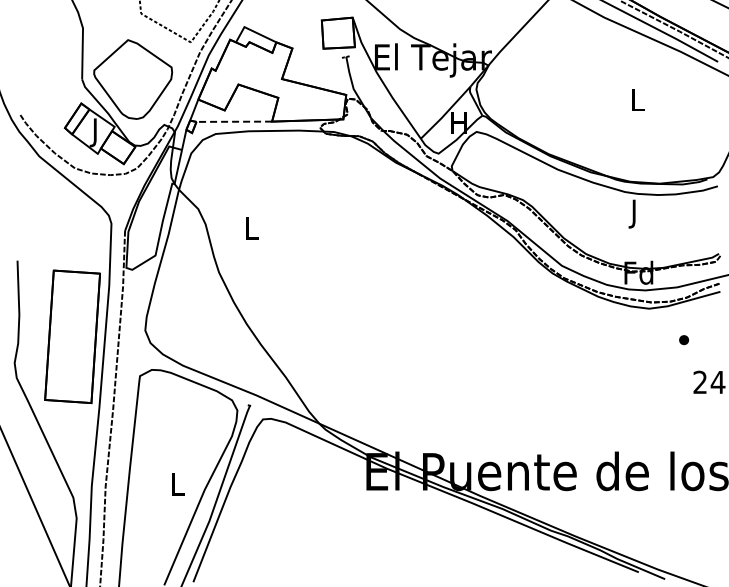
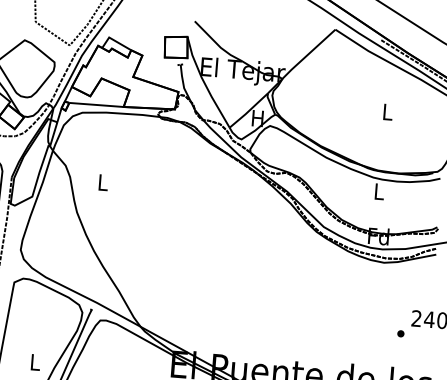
line: (234, 121) -> (96, 104), dashed -> solid
text: (634, 213) -> (378, 193), J -> L
part: (683, 340) -> (400, 334), moved

